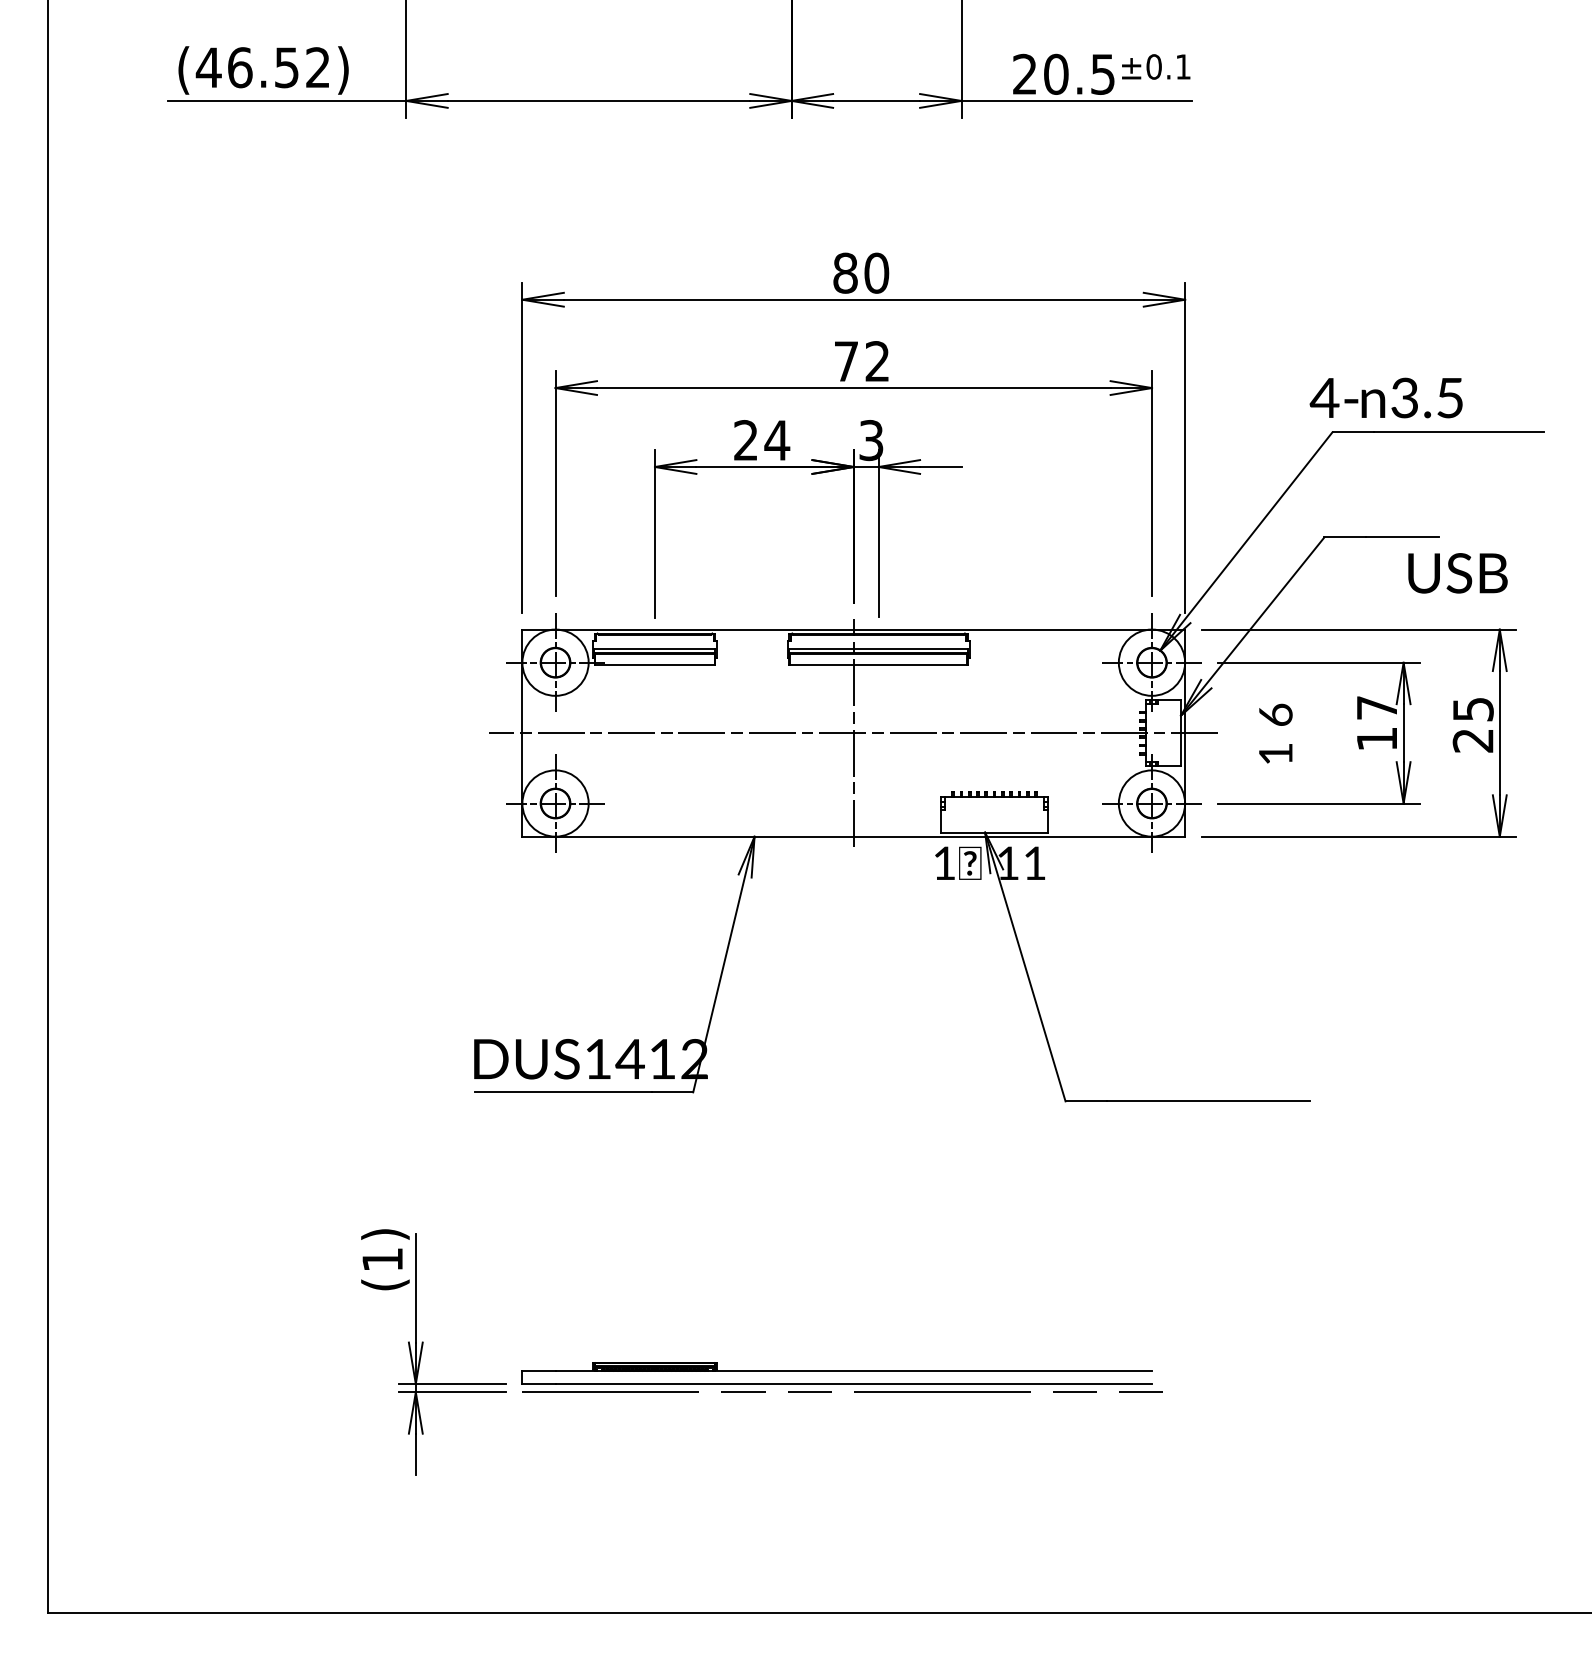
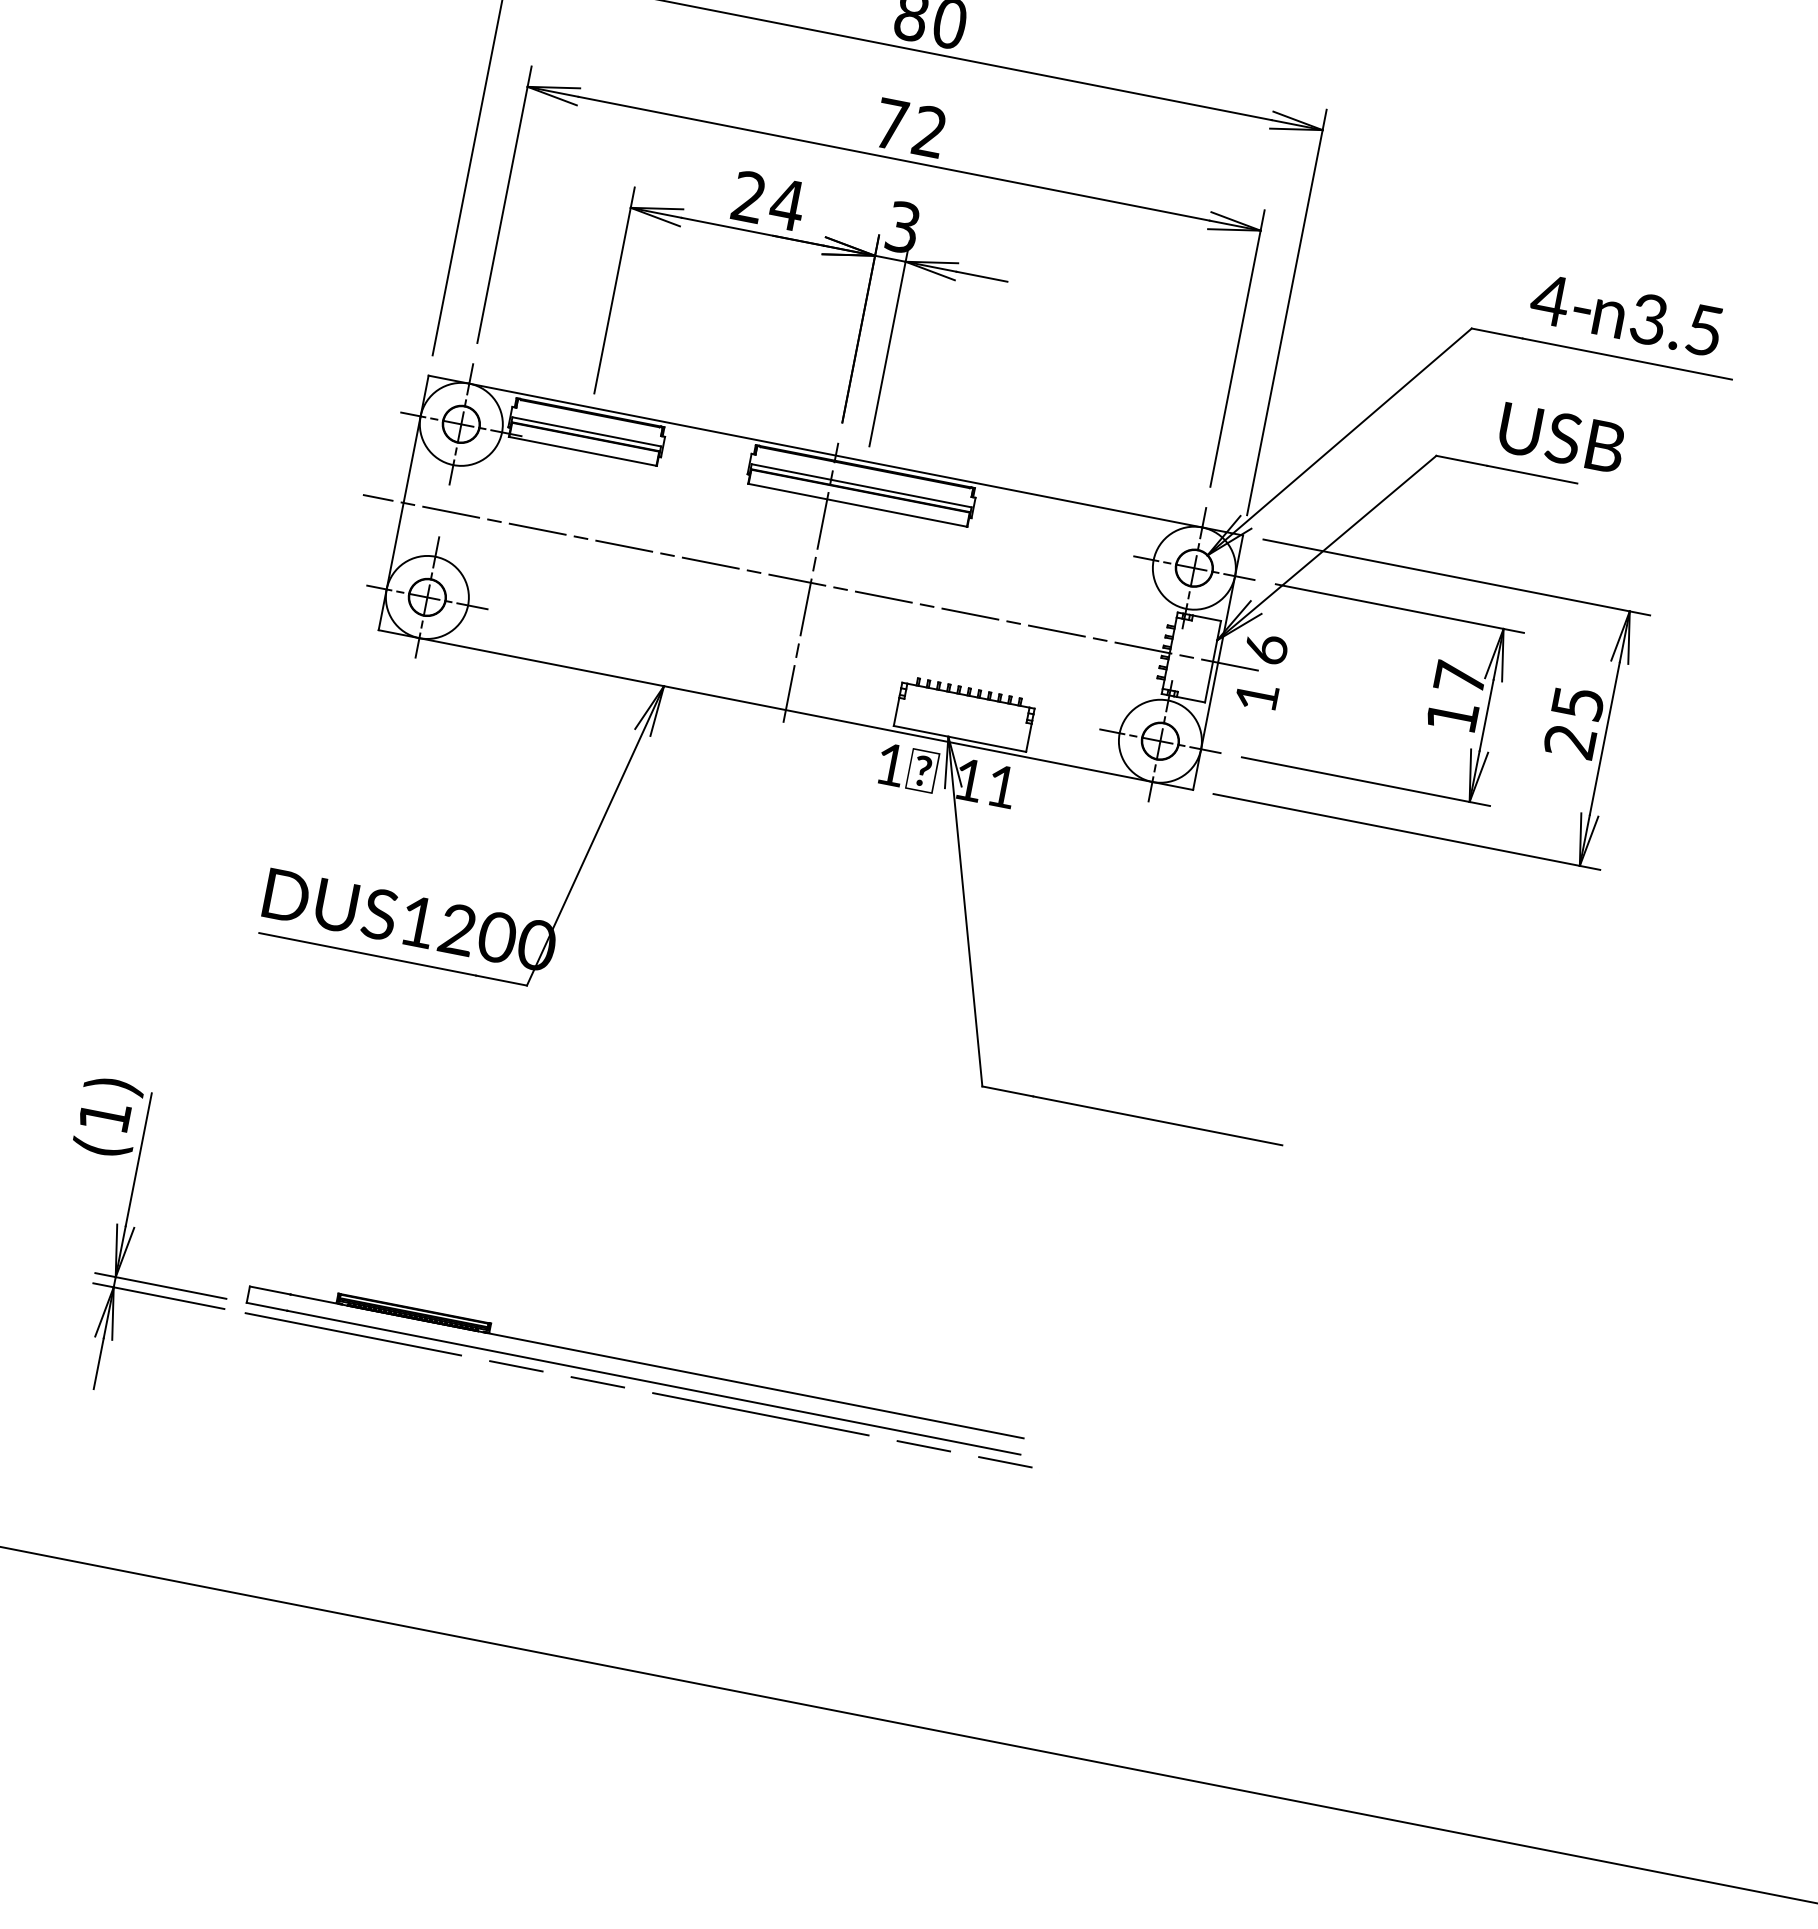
text: (1385, 397) -> (1625, 314), moved
text: (1457, 573) -> (1561, 438), moved
text: (1275, 733) -> (1261, 671), moved
text: (662, 1058) -> (497, 936), DUS1412 -> DUS1200

